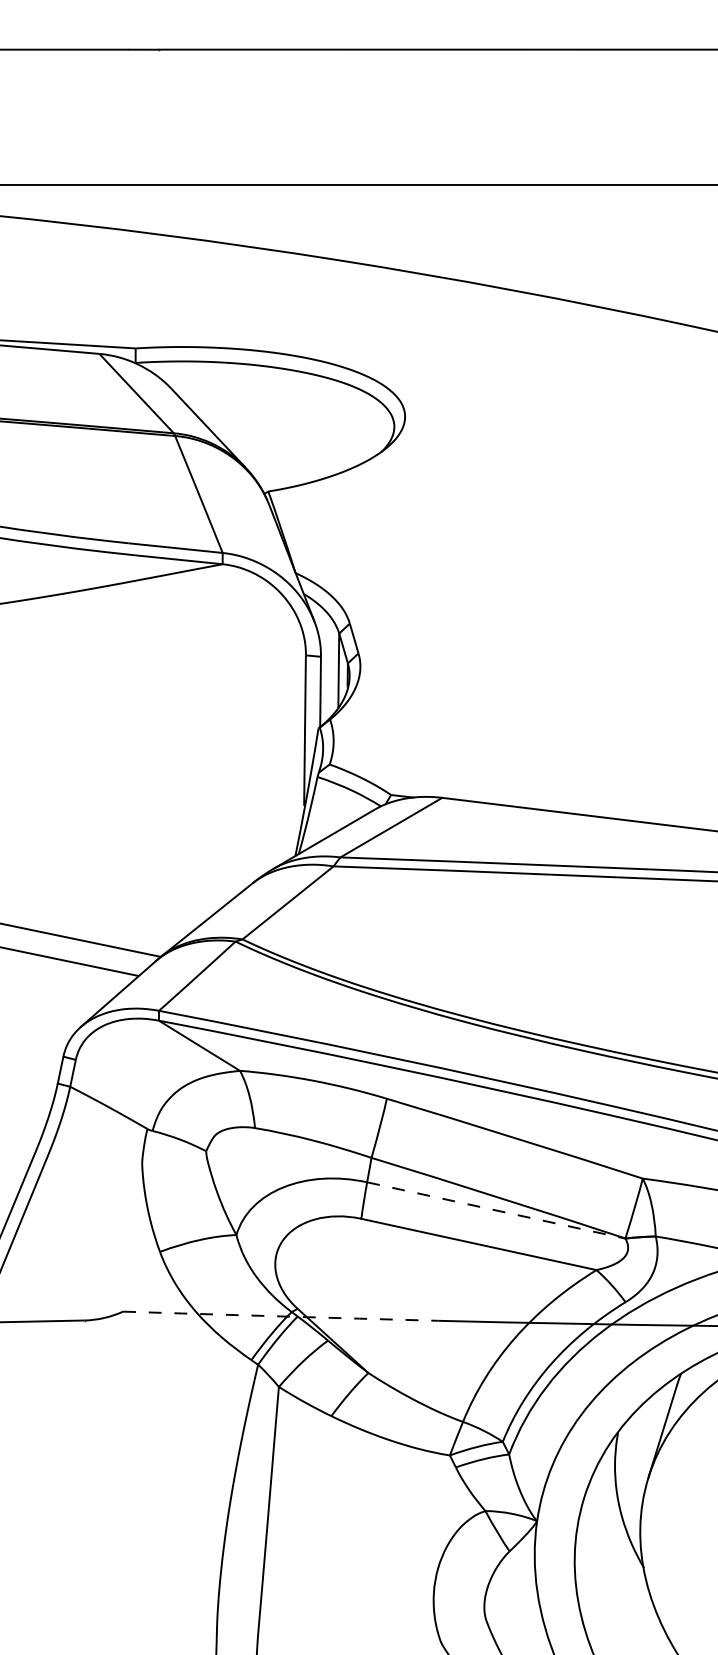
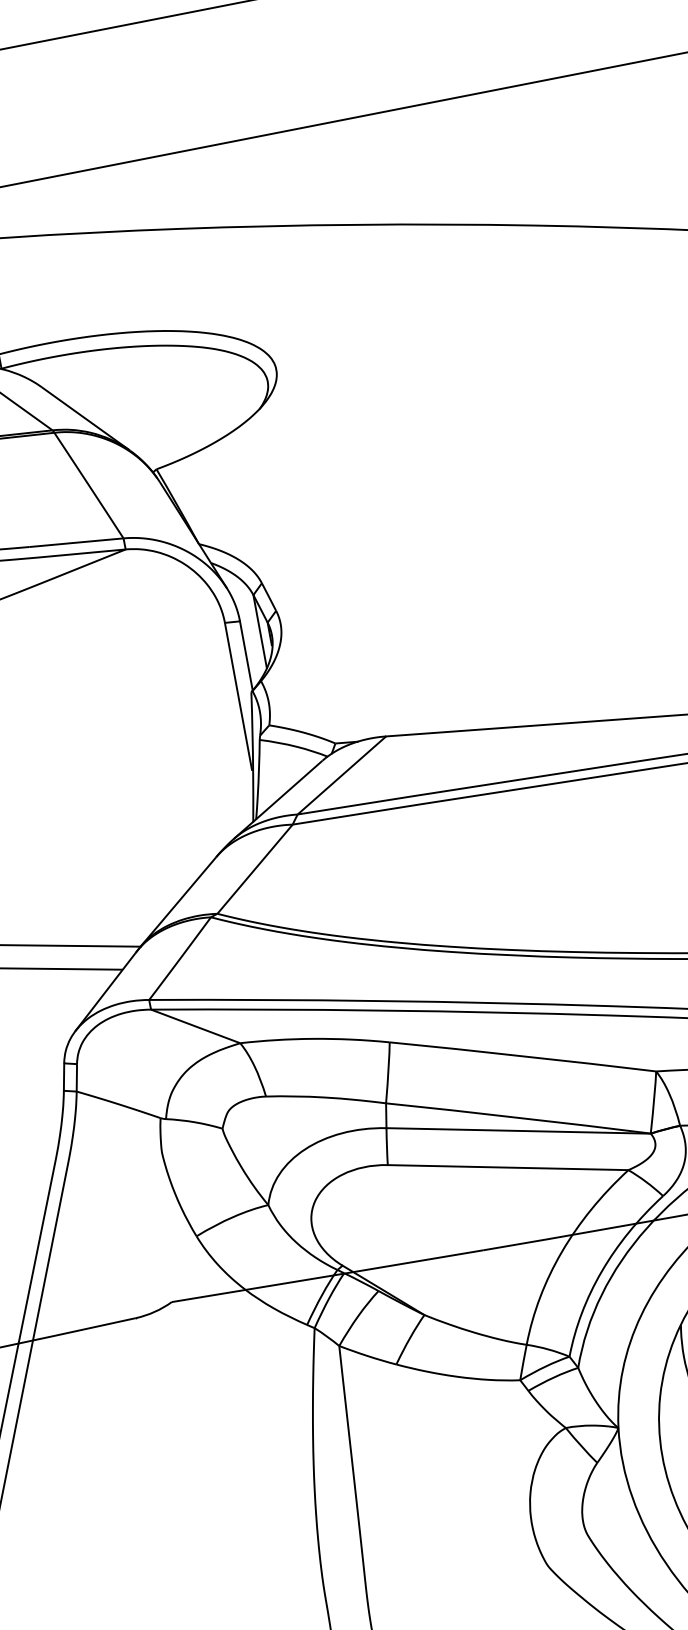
line: (496, 1210) -> (518, 1130), dashed -> solid
arc: (280, 1316) -> (327, 1276), dashed -> solid

